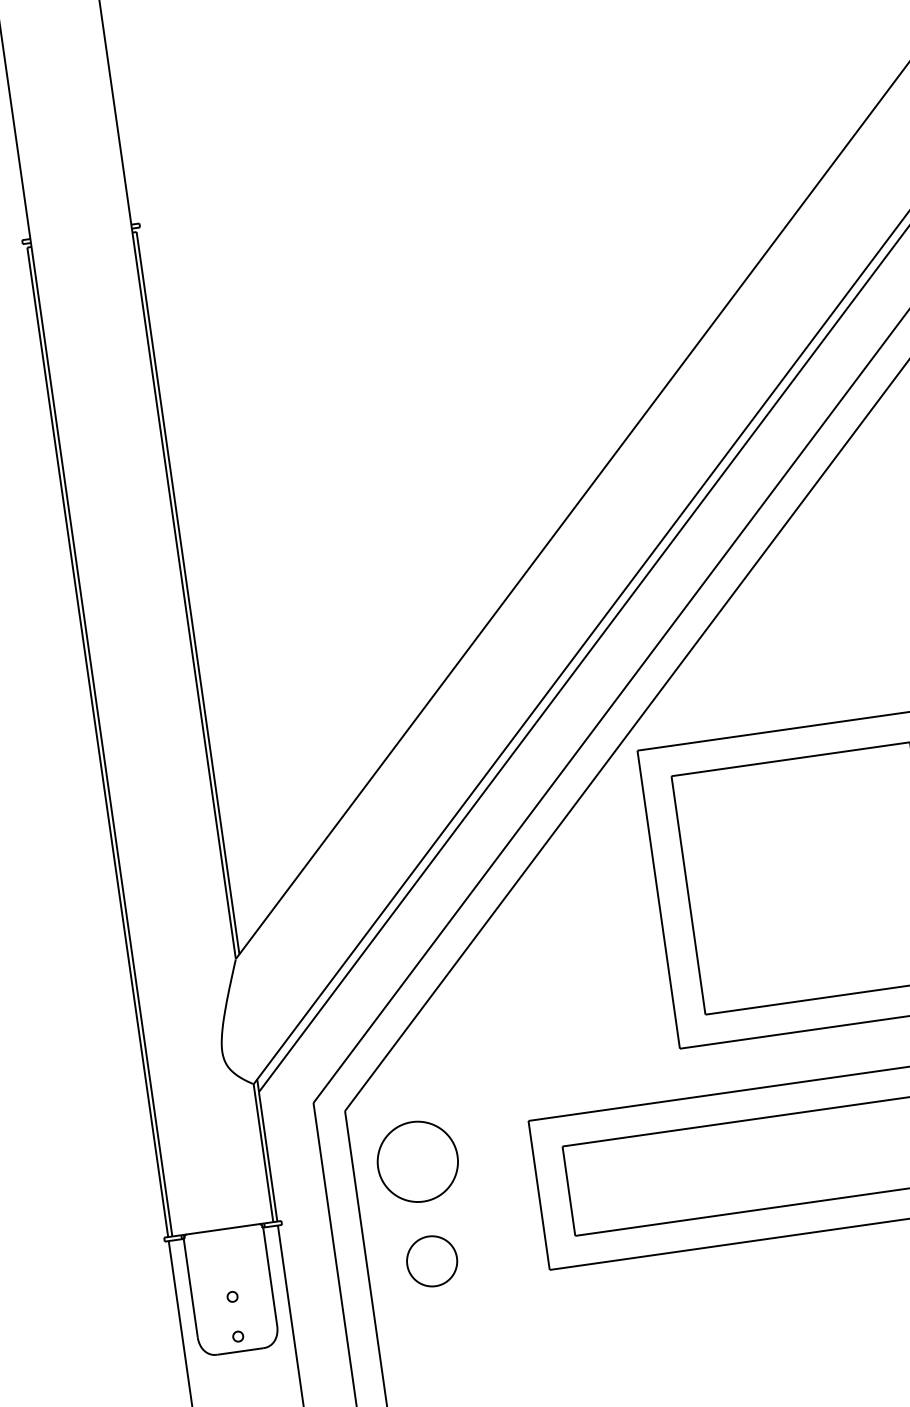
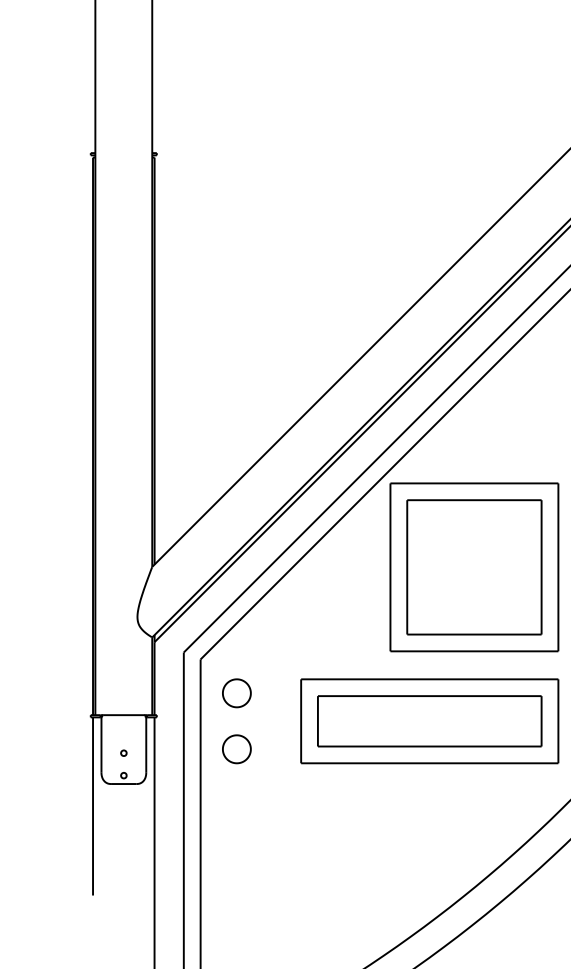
part: (417, 1162) -> (236, 693), size x0.62

